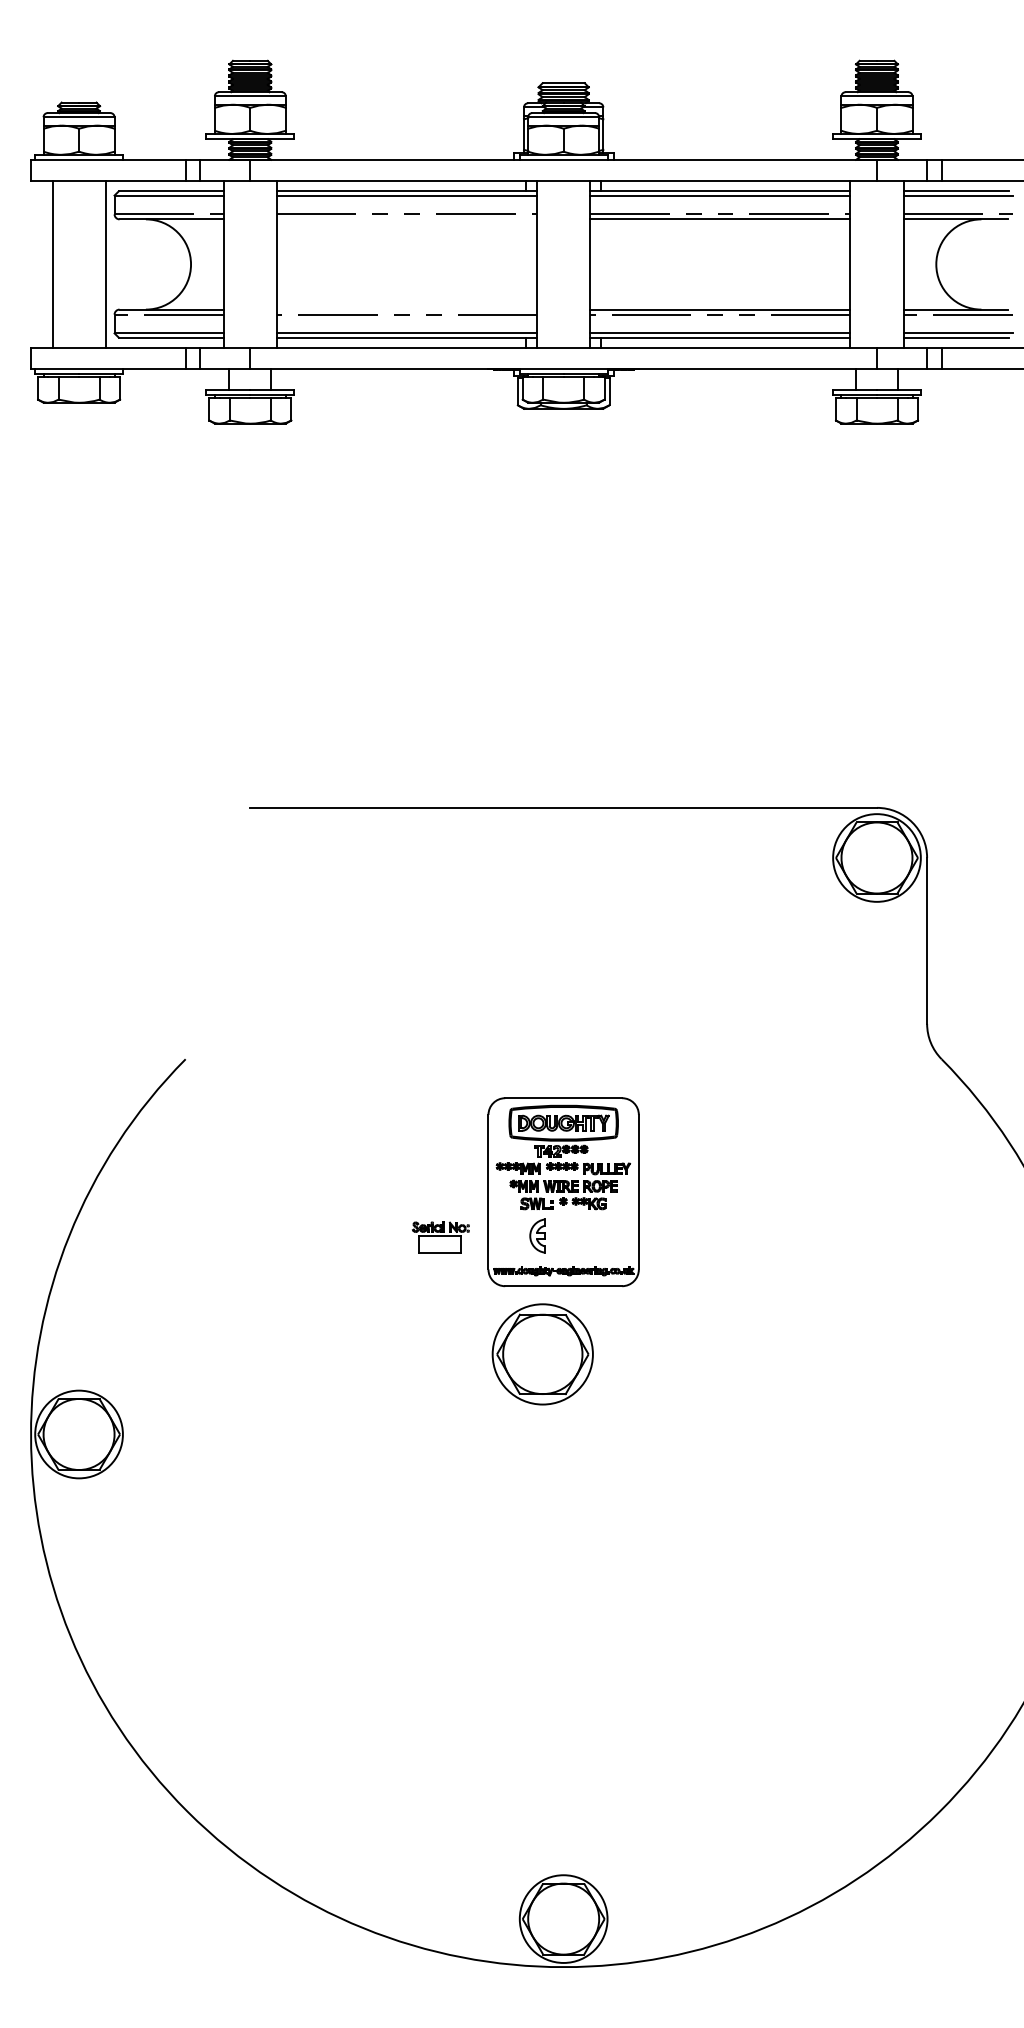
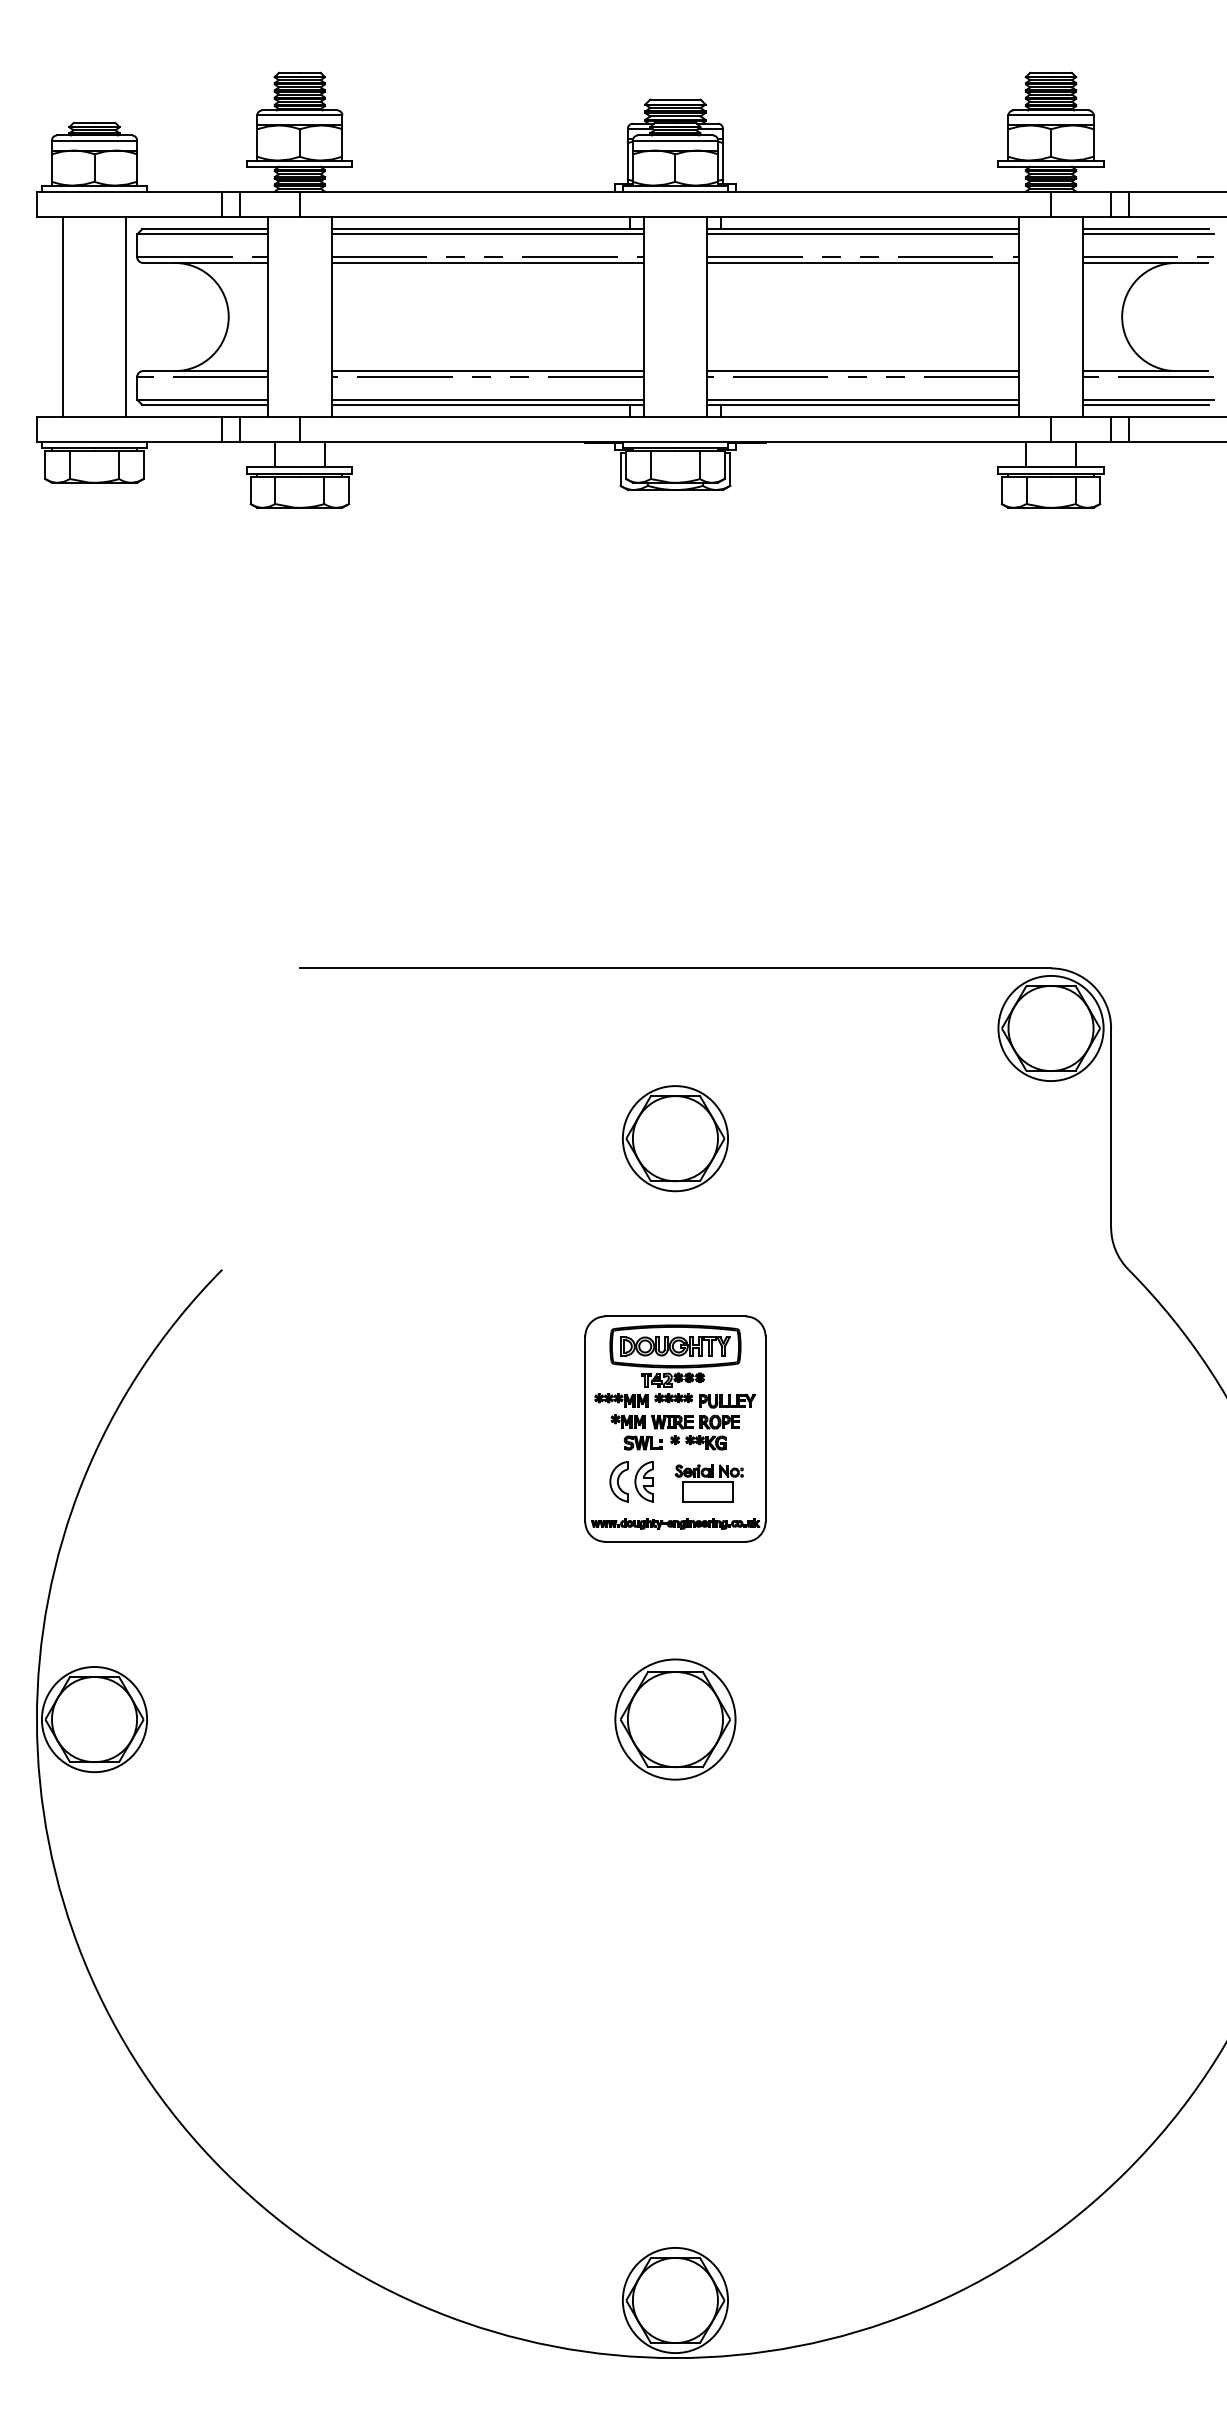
line: (406, 219) -> (487, 262), added
line: (406, 309) -> (487, 371), added
part: (563, 949) -> (675, 1138), added
part: (516, 1235) -> (618, 1481), added
part: (440, 1237) -> (708, 1483), moved
part: (542, 1354) -> (675, 1719), moved

